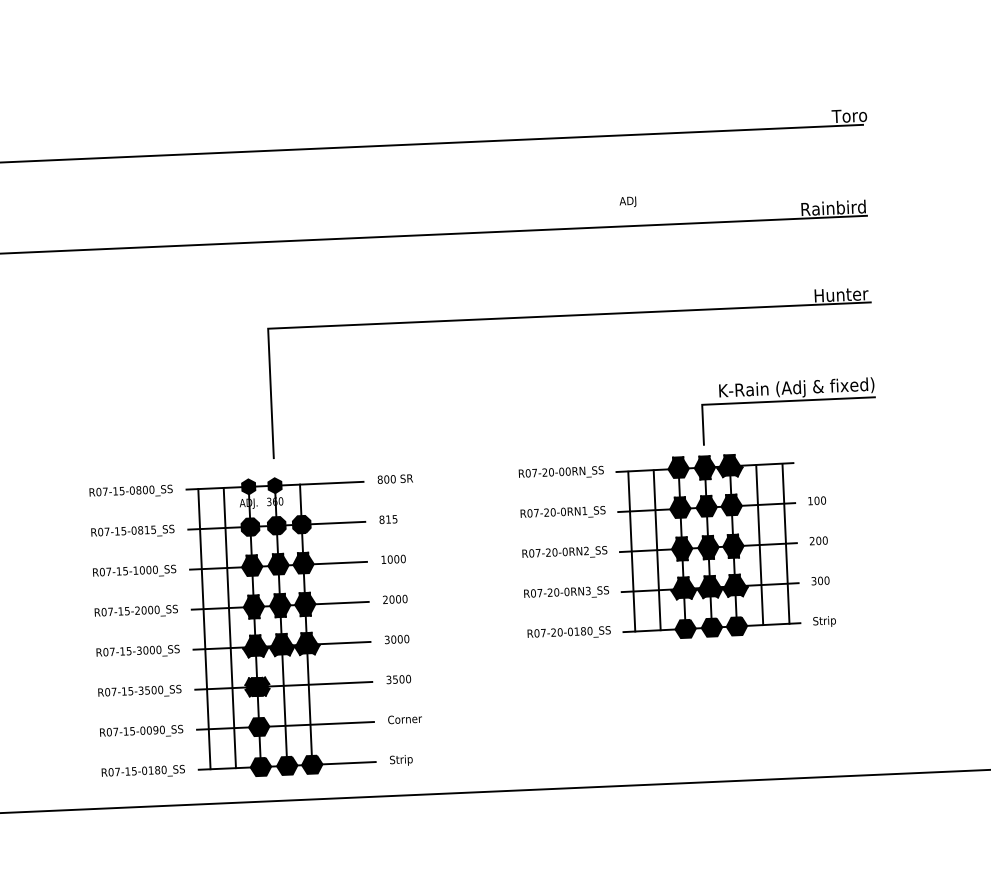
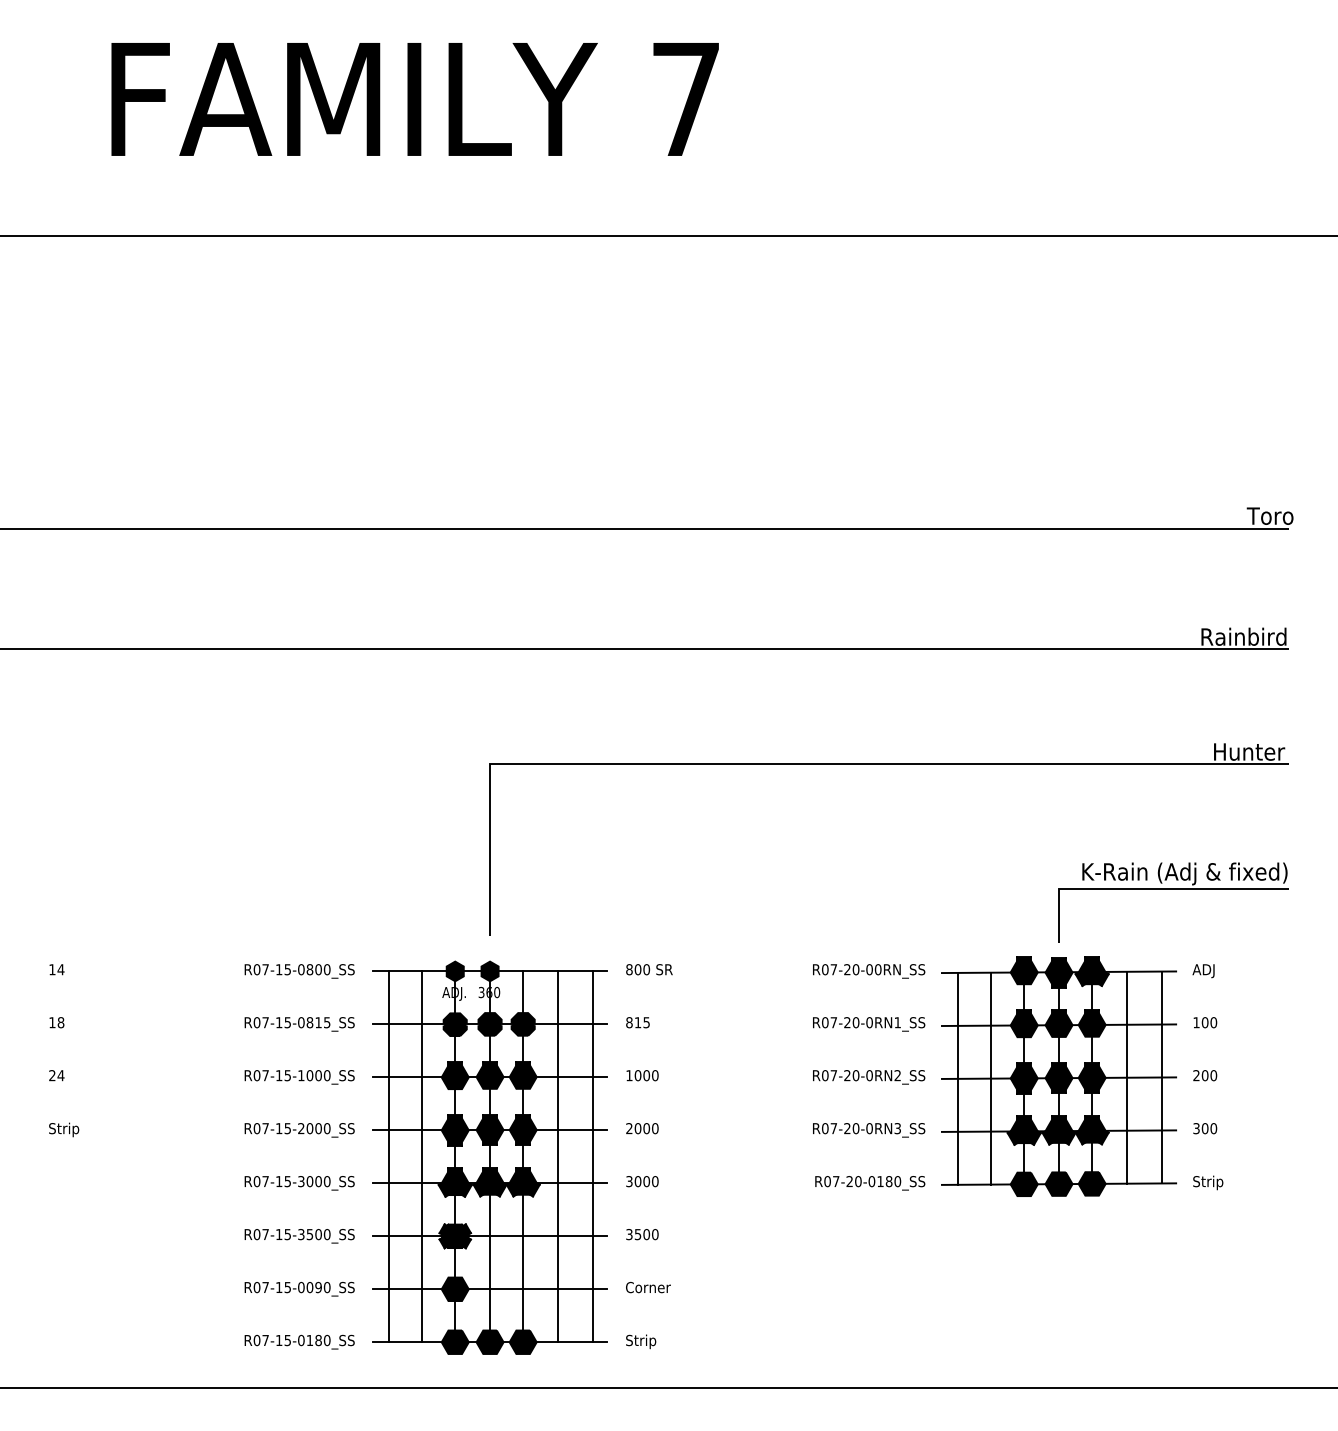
text: (627, 202) -> (1203, 971), moved
line: (358, 622) -> (592, 1156), added
line: (332, 623) -> (557, 1156), added

